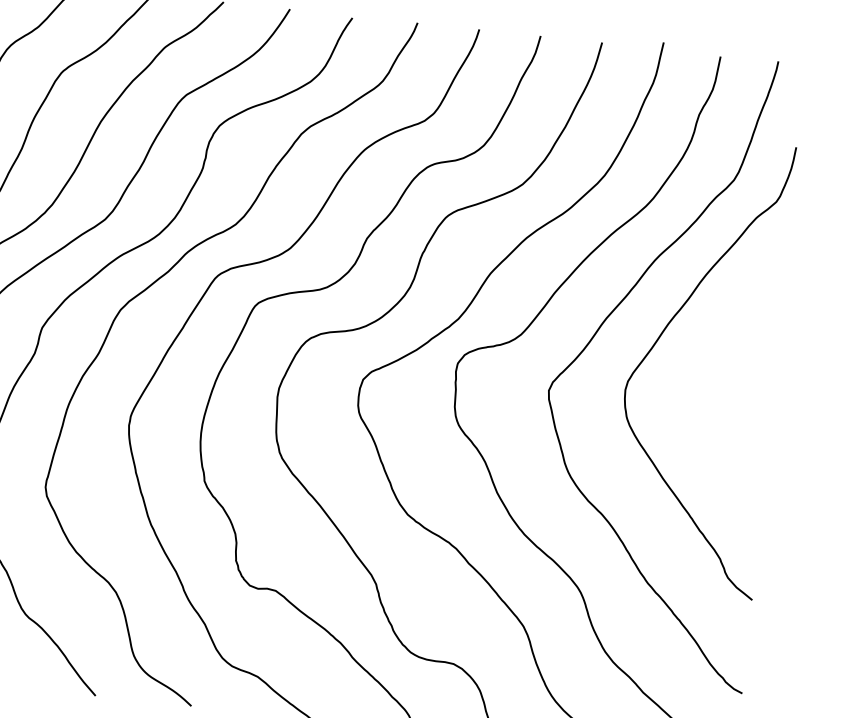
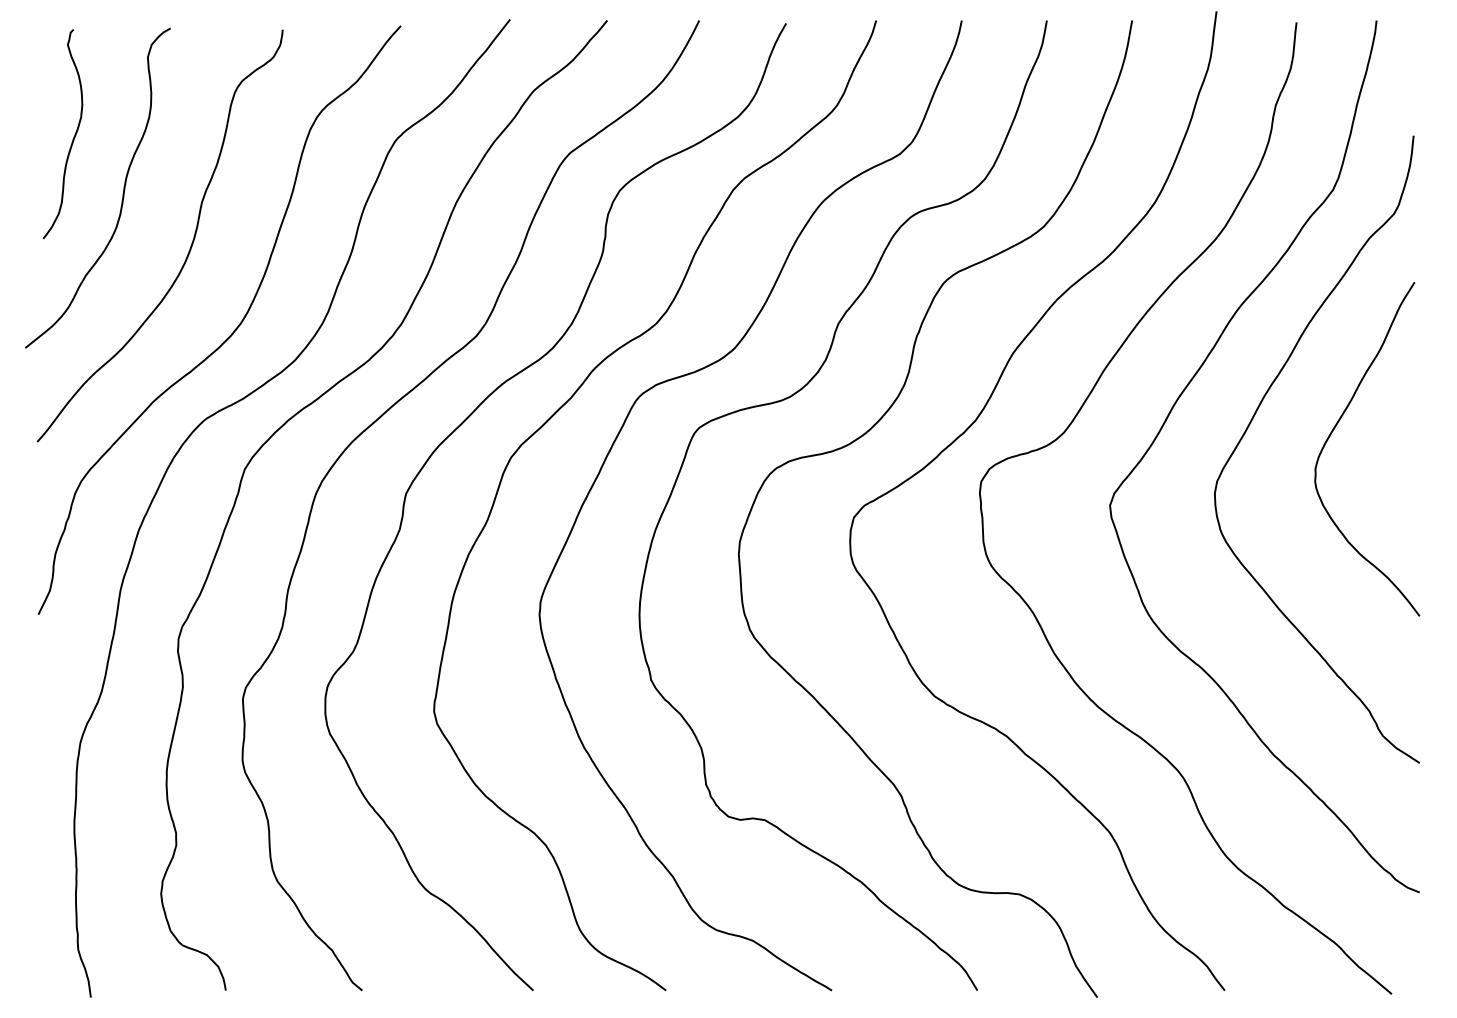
curve: (717, 352) -> (1335, 428), added

